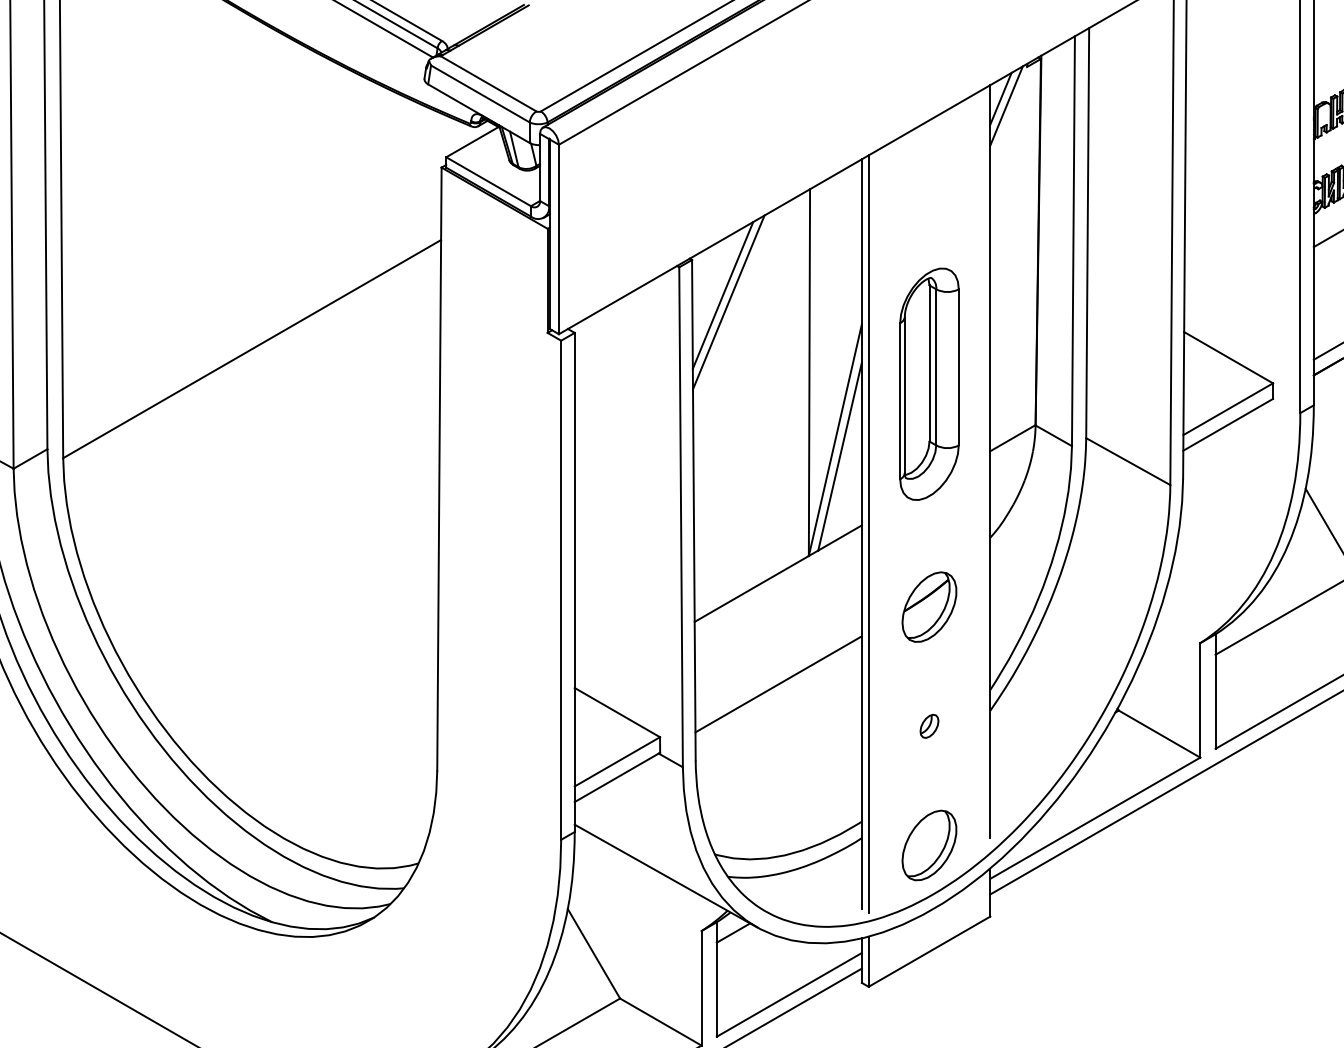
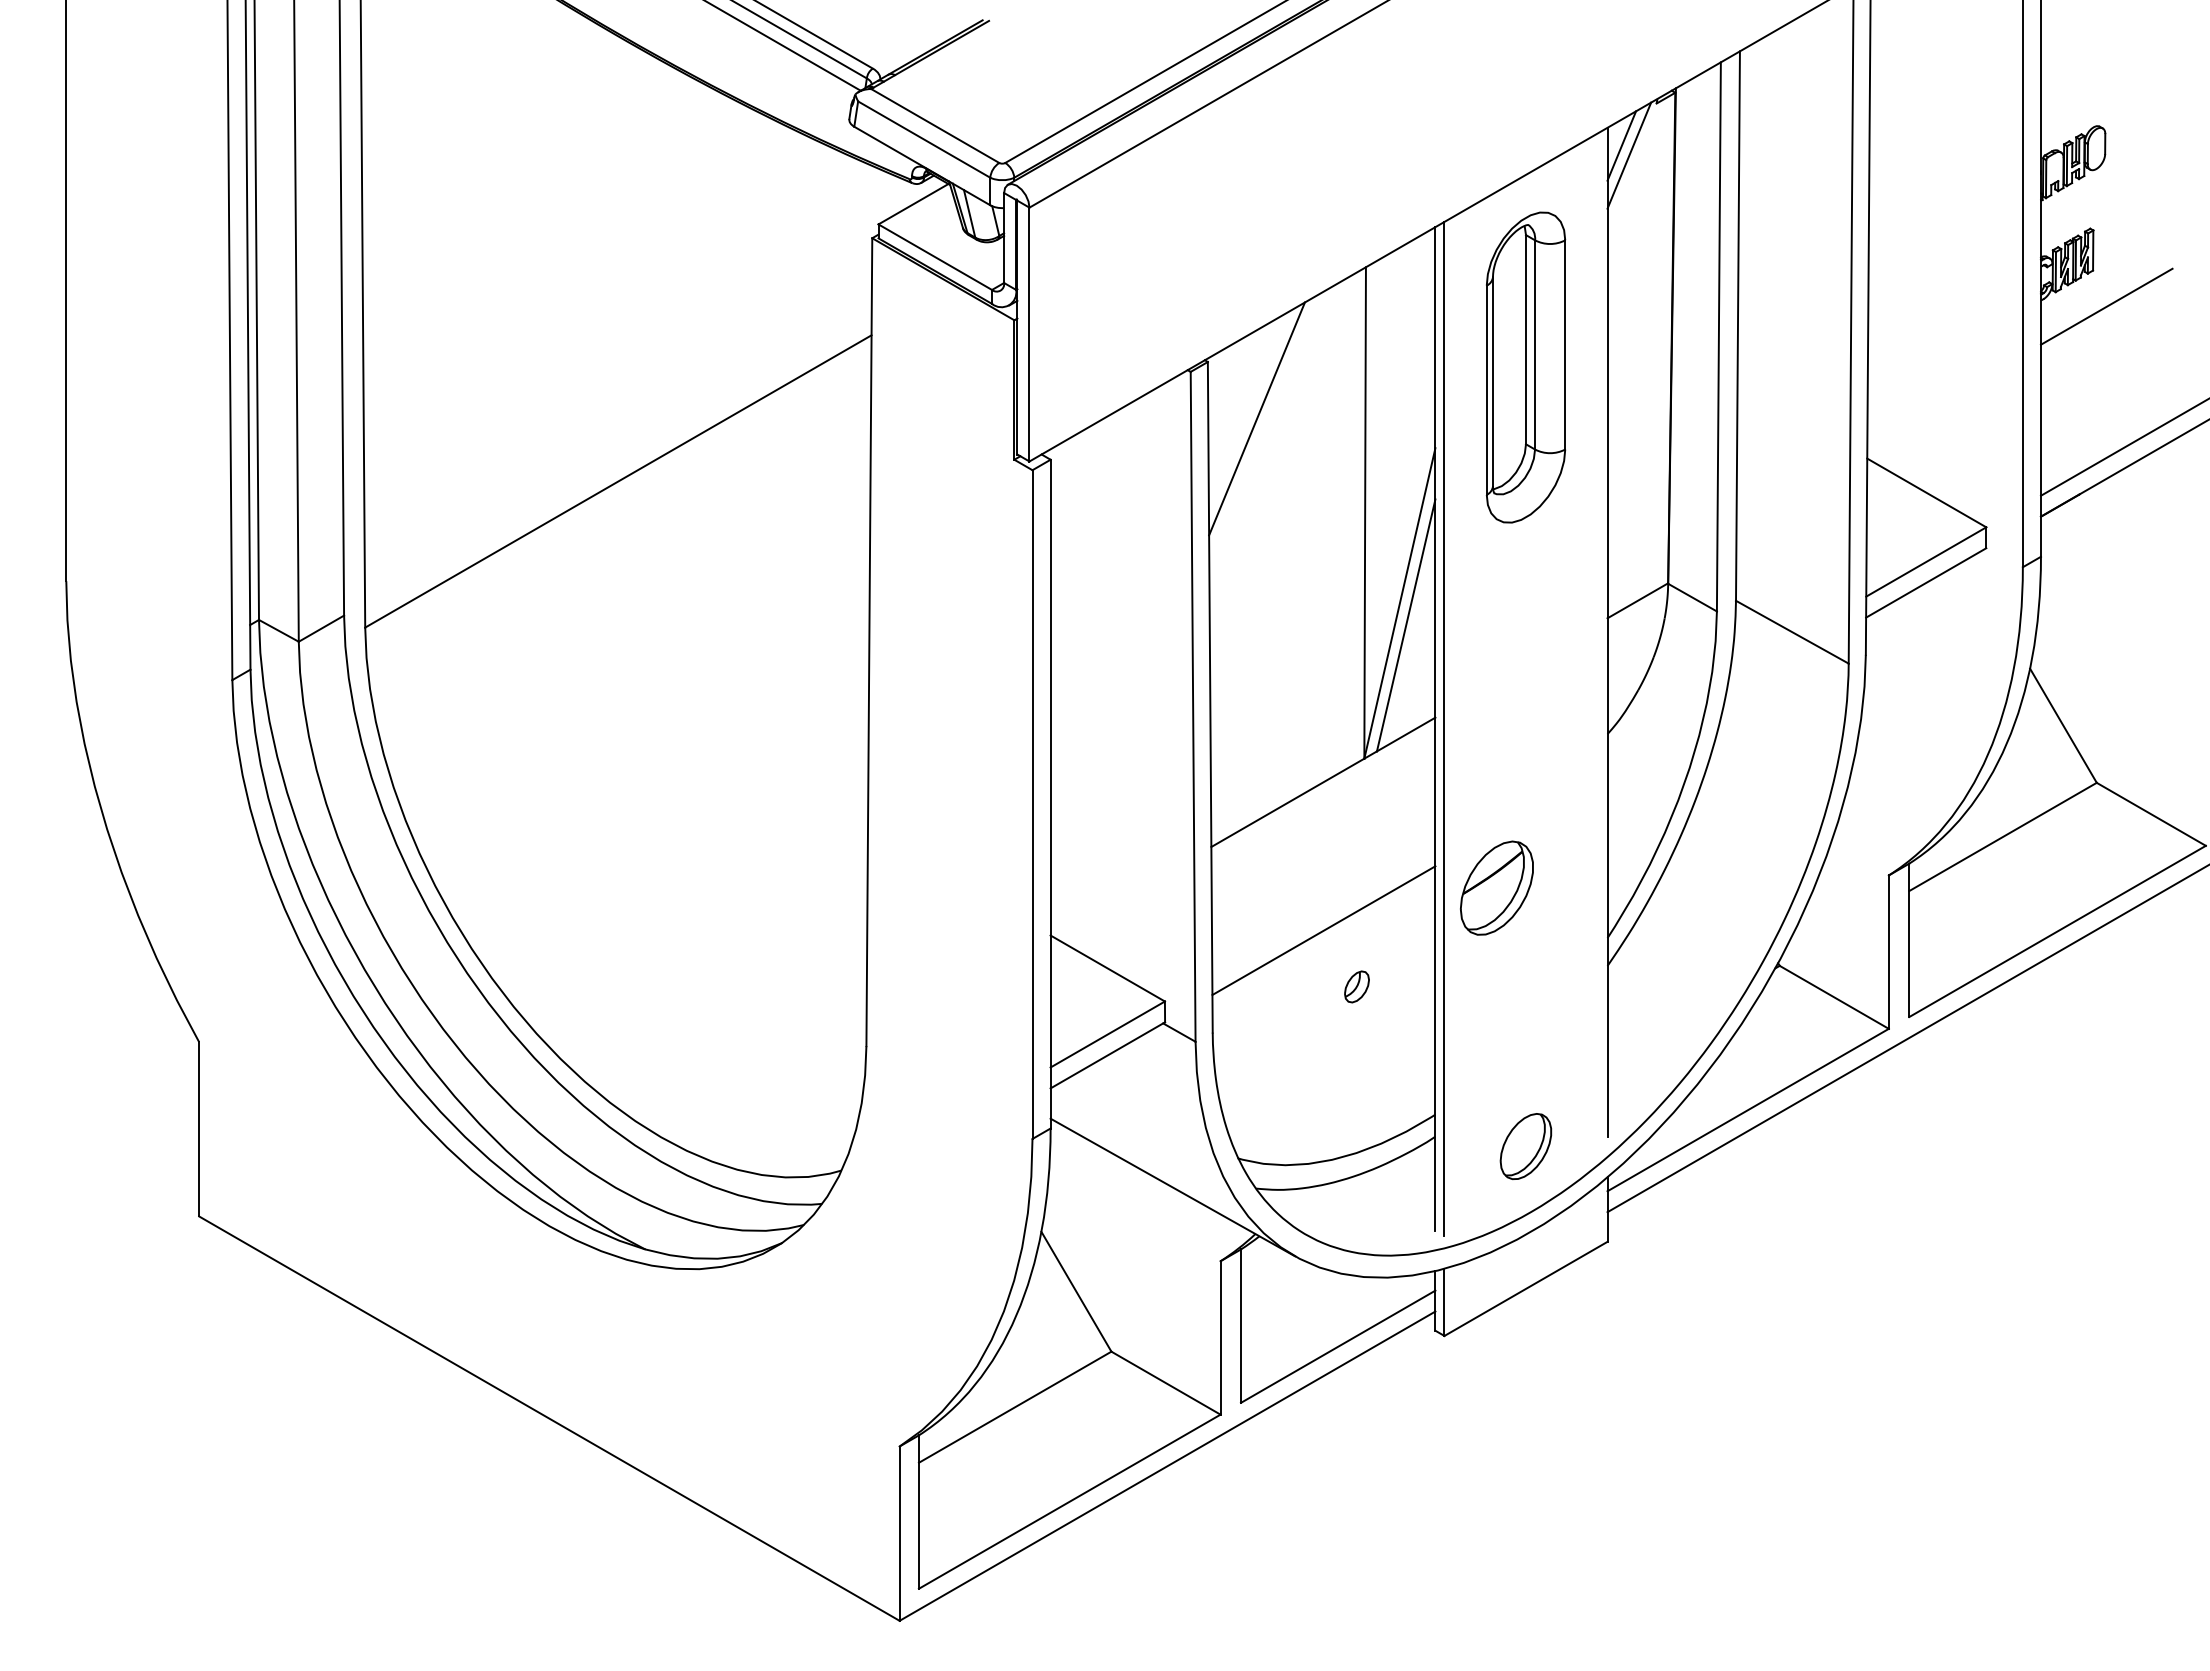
line: (722, 295) -> (1248, 409), removed
part: (929, 384) -> (1525, 367), moved
part: (929, 606) -> (1496, 887), moved
part: (929, 726) -> (1356, 986), moved
part: (929, 845) -> (1525, 1146), size x0.7
line: (732, 932) -> (1262, 1263), removed

